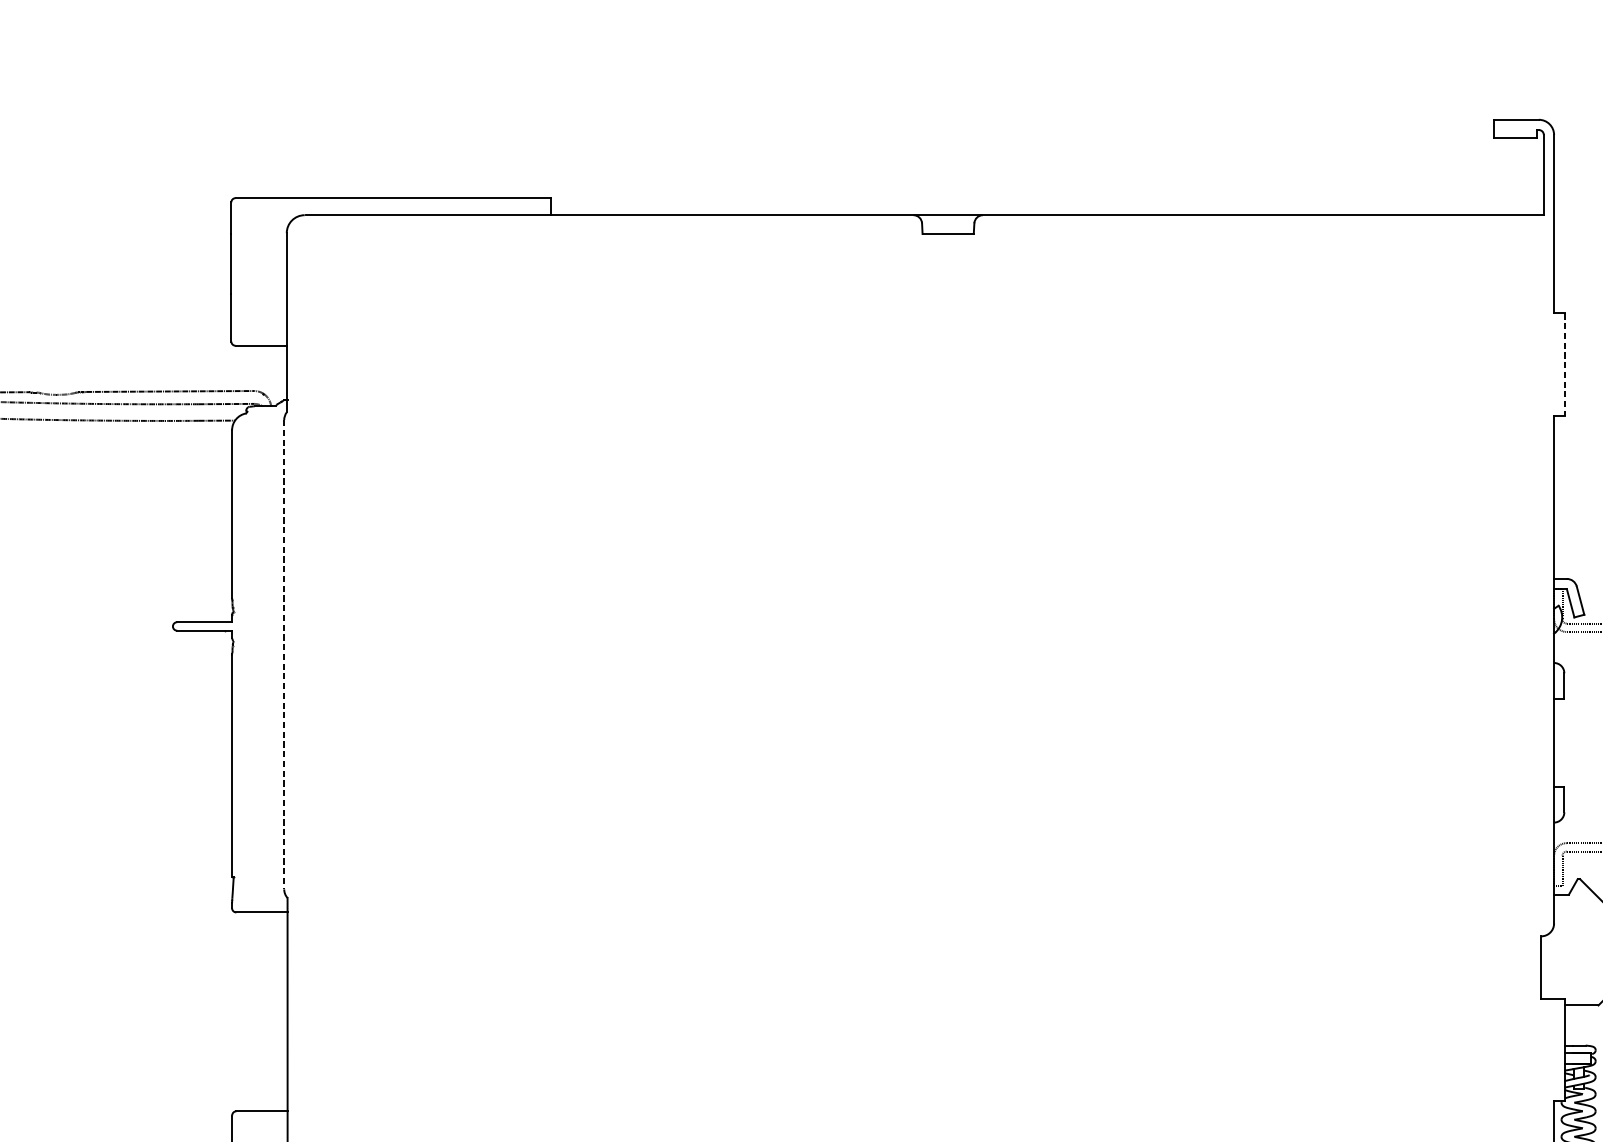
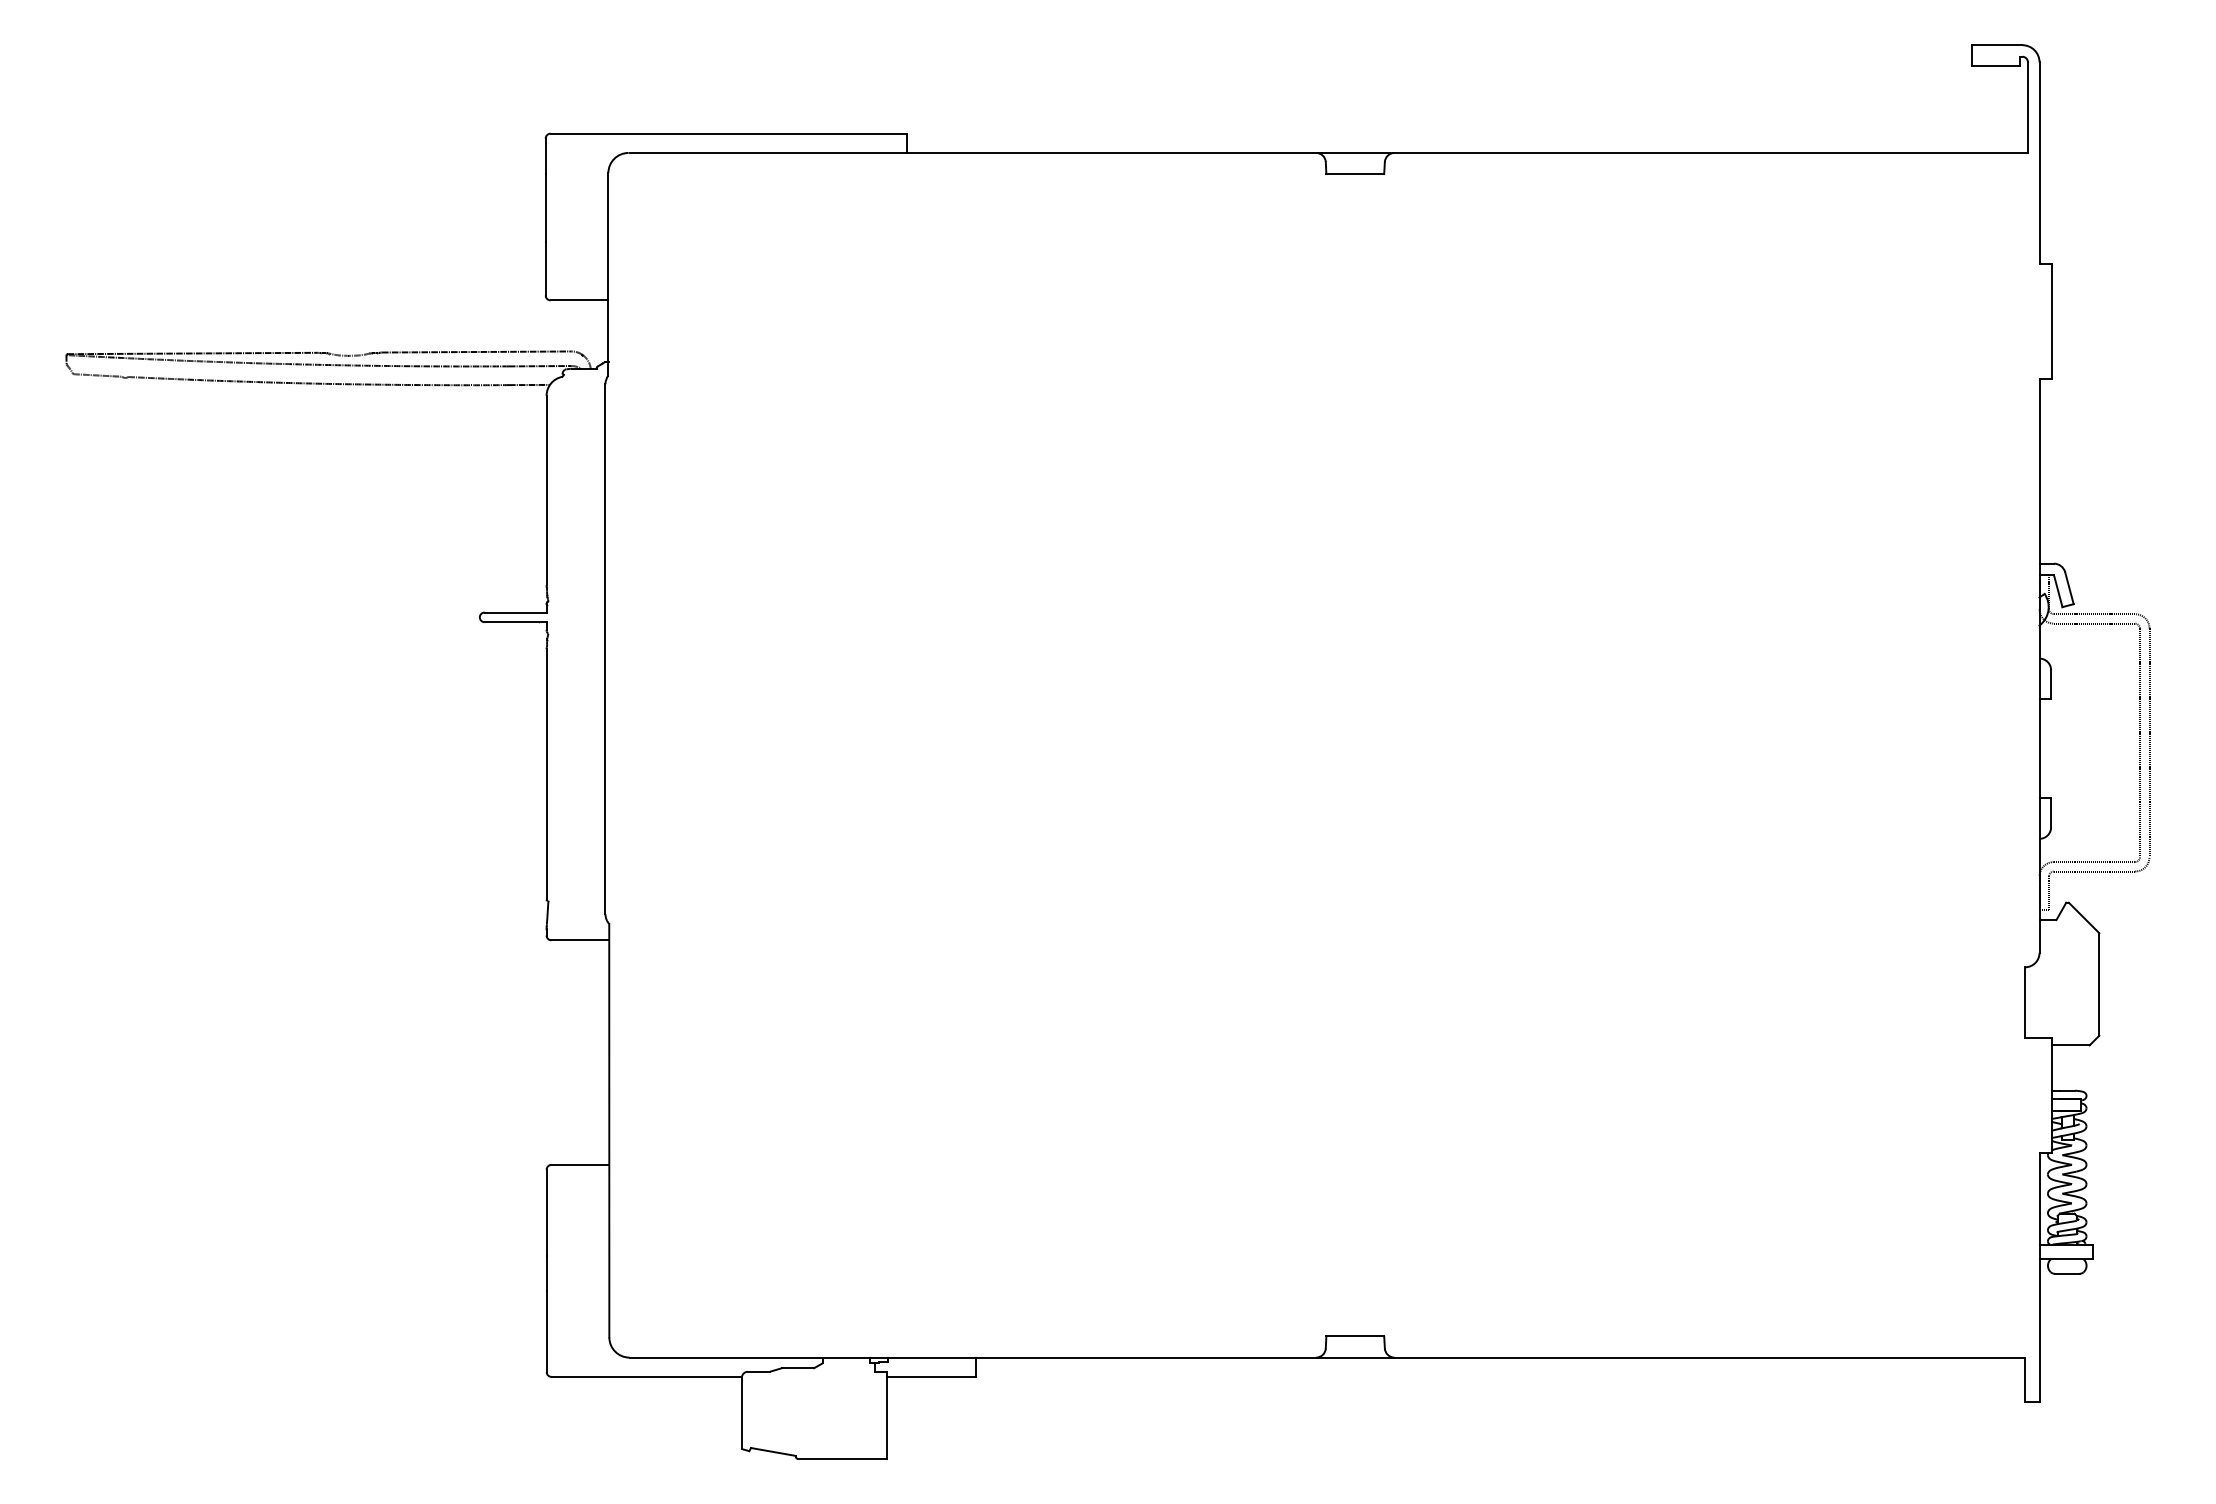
line: (1565, 364) -> (2052, 321), dashed -> solid
line: (284, 654) -> (605, 649), dashed -> solid

